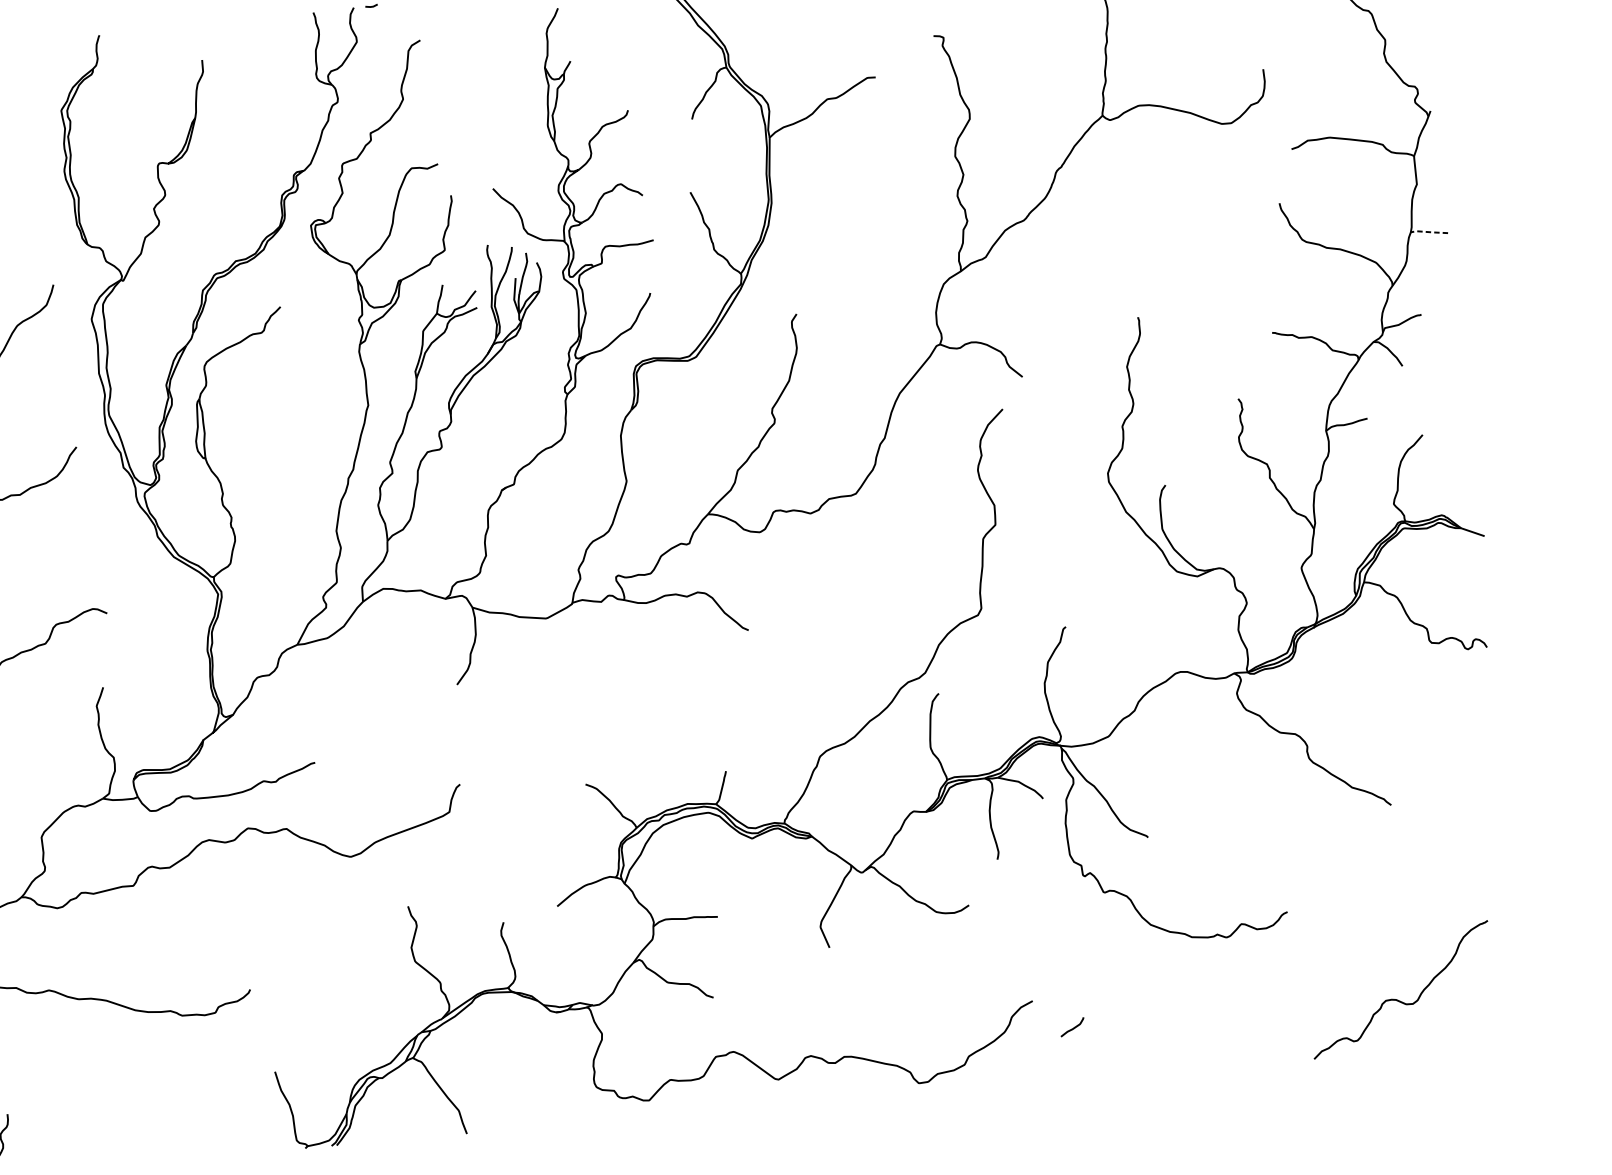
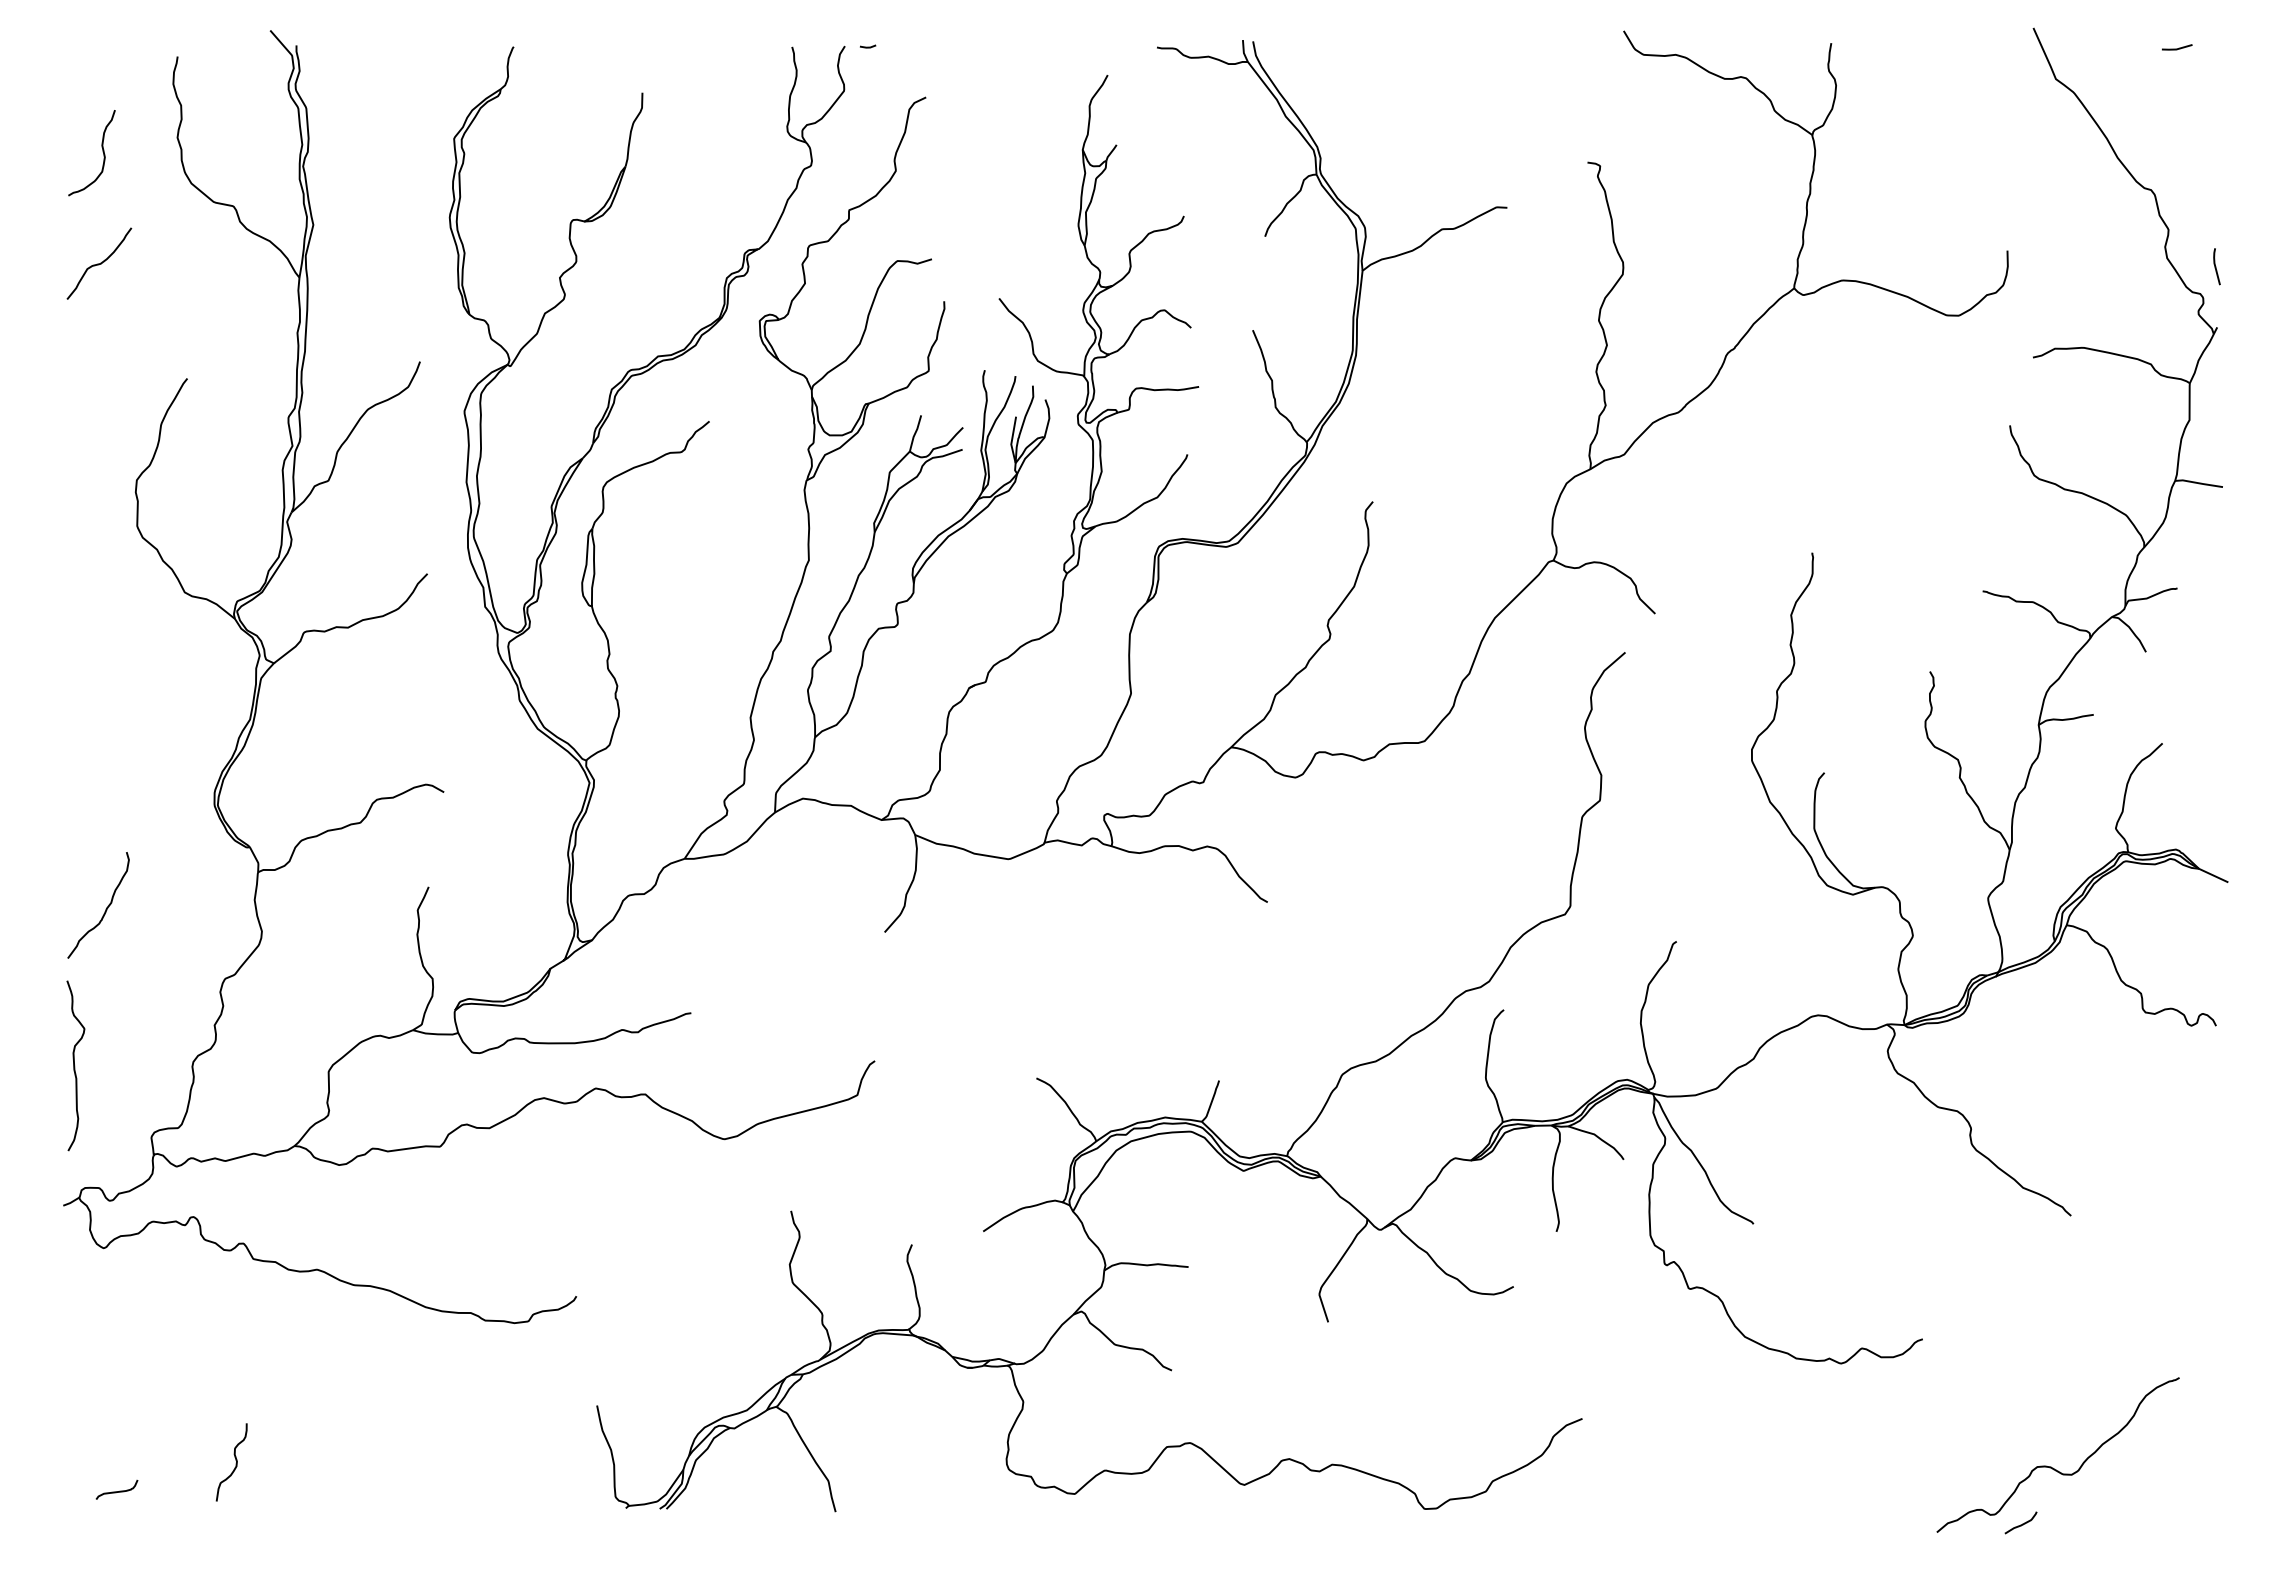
line: (1425, 64) -> (2216, 266), added
line: (1429, 232) -> (2199, 483), dashed -> solid
curve: (1072, 1028) -> (2020, 1524), moved

